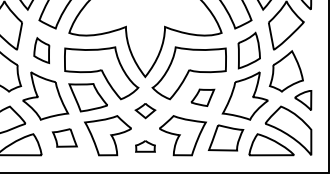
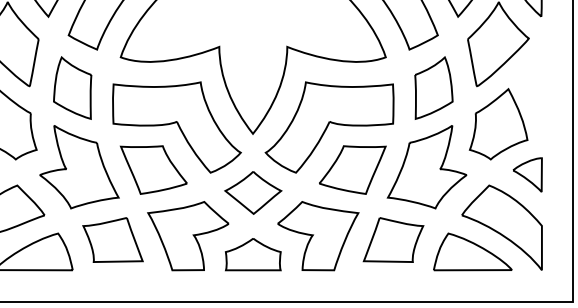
part: (41, 50) -> (72, 87), size x1.43
part: (202, 97) -> (352, 169), size x1.67
part: (145, 110) -> (253, 192), size x1.67
part: (64, 137) -> (112, 239), size x1.43
part: (145, 146) -> (253, 254), size x1.67

